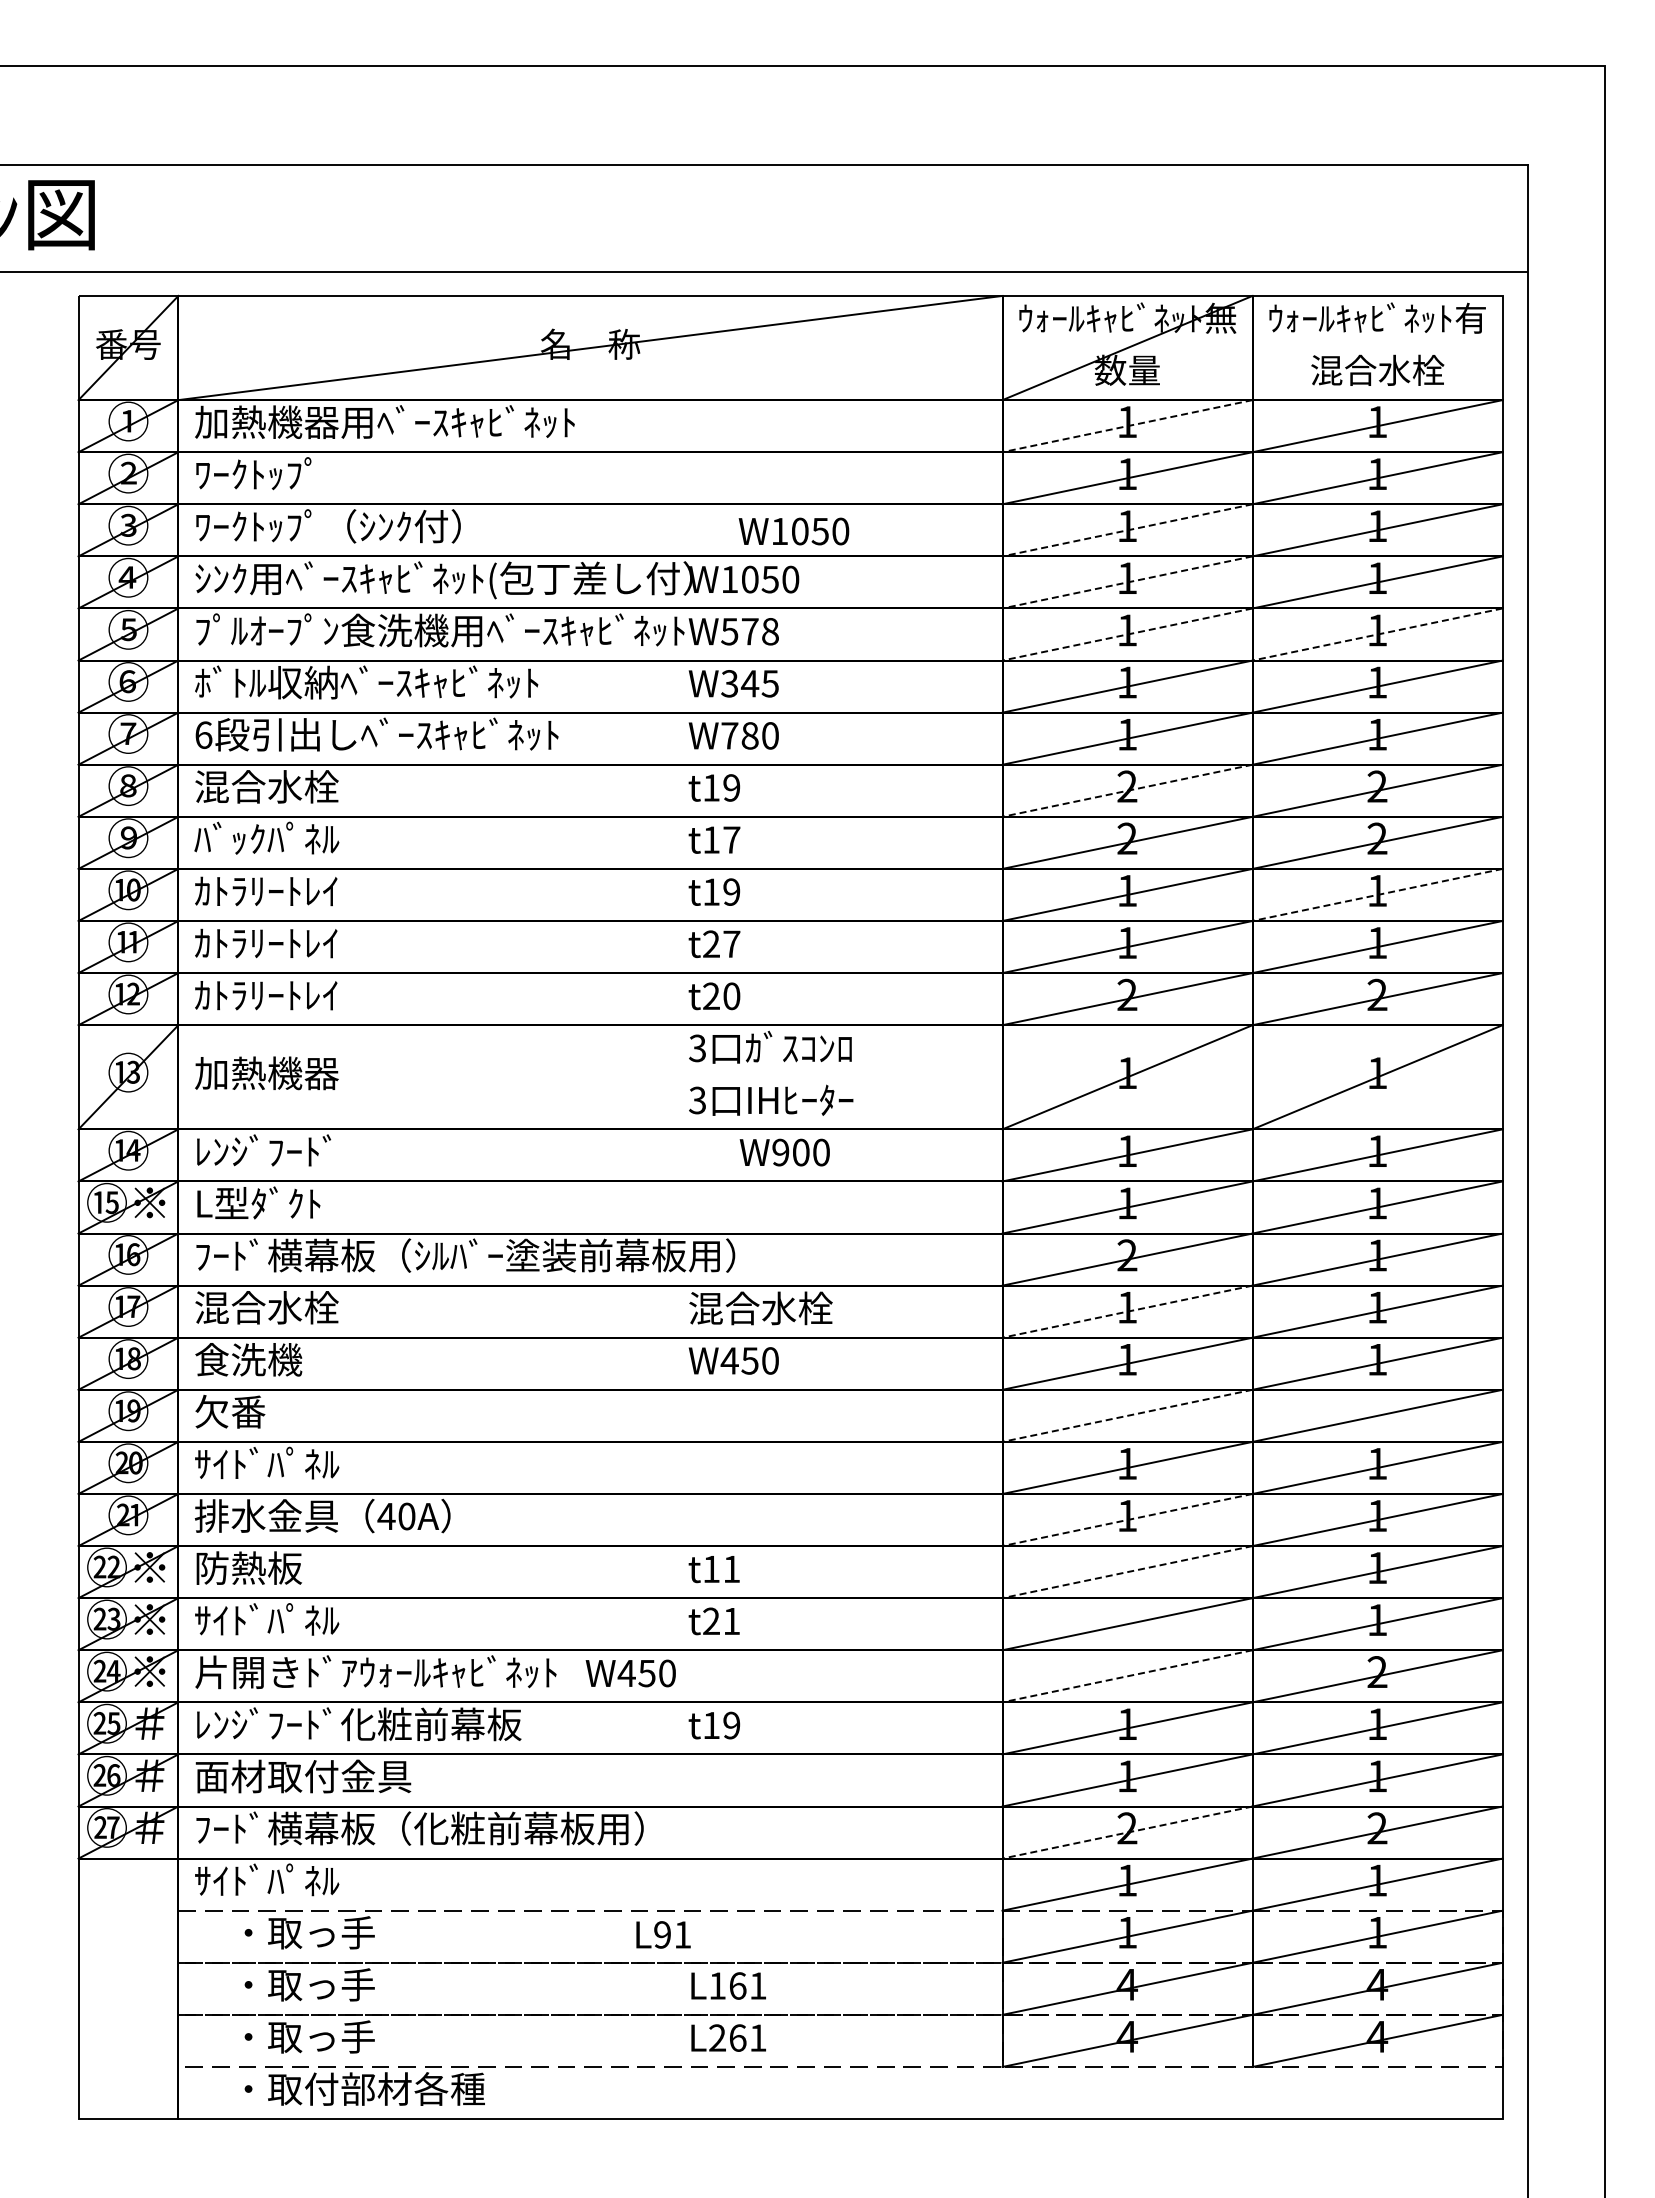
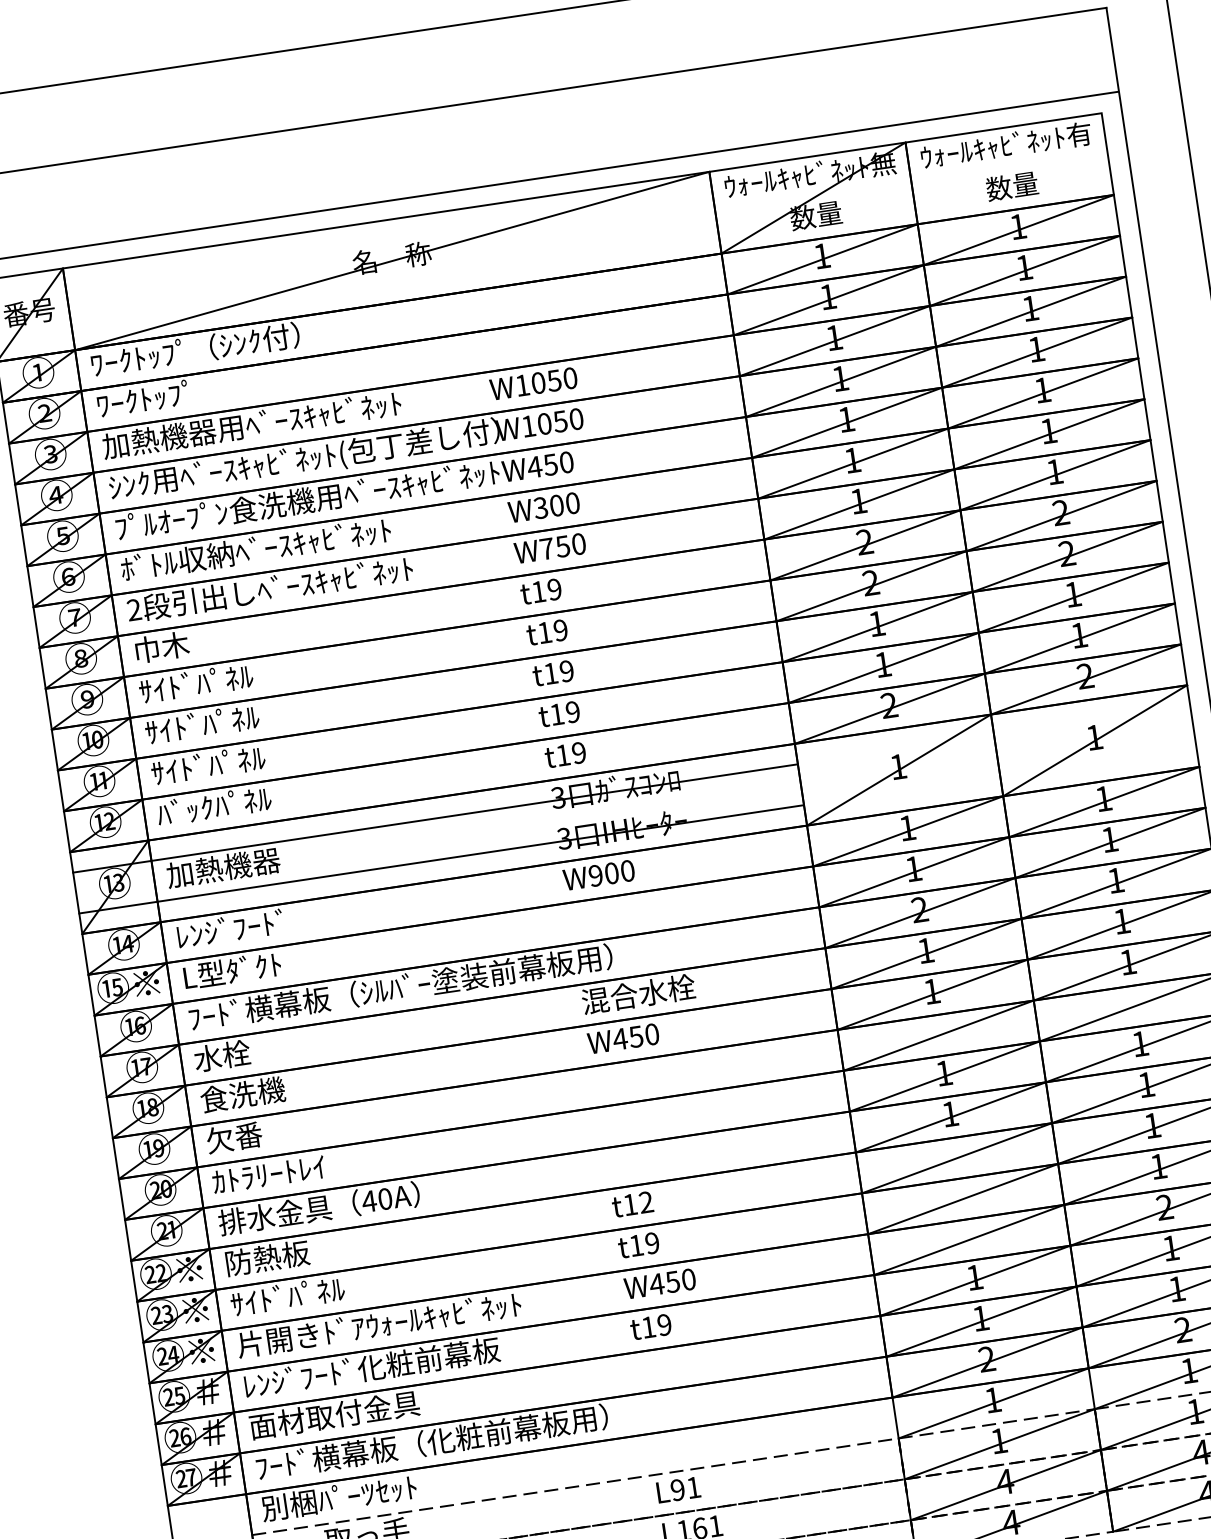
text: (1377, 369) -> (1012, 185), 混合水栓 -> 数量
text: (384, 422) -> (239, 343), 加熱機器用ﾍﾞｰｽｷｬﾋﾞﾈｯﾄ -> ﾜｰｸﾄｯﾌﾟ（ｼﾝｸ付）
line: (1127, 426) -> (822, 259), dashed -> solid
text: (384, 526) -> (251, 425), ﾜｰｸﾄｯﾌﾟ（ｼﾝｸ付） -> 加熱機器用ﾍﾞｰｽｷｬﾋﾞﾈｯﾄ
line: (1127, 530) -> (834, 341), dashed -> solid
text: (793, 531) -> (533, 383), moved
line: (1127, 582) -> (841, 381), dashed -> solid
text: (749, 631) -> (550, 464), W578 -> W450
line: (1127, 634) -> (847, 422), dashed -> solid
line: (1377, 634) -> (1043, 393), dashed -> solid
text: (759, 683) -> (564, 504), W345 -> W300
text: (203, 734) -> (134, 609), 6 -> 2
text: (749, 735) -> (562, 546), W780 -> W750
text: (266, 786) -> (189, 642), 混合水栓 -> 巾木
line: (1127, 790) -> (865, 545), dashed -> solid
text: (229, 837) -> (166, 687), ﾊﾞｯｸﾊﾟﾈﾙ -> ｻｲﾄﾞﾊﾟﾈﾙ
text: (731, 839) -> (560, 630), t17 -> t19
text: (267, 889) -> (202, 723), ｶﾄﾗﾘｰﾄﾚｲ -> ｻｲﾄﾞﾊﾟﾈﾙ
line: (1377, 894) -> (1073, 597), dashed -> solid
text: (267, 941) -> (208, 764), ｶﾄﾗﾘｰﾄﾚｲ -> ｻｲﾄﾞﾊﾟﾈﾙ
text: (721, 944) -> (564, 713), t27 -> t19
text: (266, 994) -> (213, 806), ｶﾄﾗﾘｰﾄﾚｲ -> ﾊﾞｯｸﾊﾟﾈﾙ
text: (721, 996) -> (571, 754), t20 -> t19
line: (540, 1051) -> (435, 818), added
line: (540, 1103) -> (441, 859), added
text: (784, 1152) -> (598, 875), moved
text: (266, 1307) -> (250, 1051), 混合水栓 -> 水栓
line: (1127, 1311) -> (926, 953), dashed -> solid
line: (1127, 1415) -> (938, 1035), dashed -> solid
text: (267, 1462) -> (269, 1173), ｻｲﾄﾞﾊﾟﾈﾙ -> ｶﾄﾗﾘｰﾄﾚｲ
line: (1127, 1520) -> (950, 1117), dashed -> solid
text: (731, 1568) -> (645, 1201), t11 -> t12
line: (1127, 1572) -> (957, 1158), dashed -> solid
text: (721, 1621) -> (644, 1244), t21 -> t19
text: (630, 1673) -> (659, 1283), moved
line: (1127, 1676) -> (969, 1240), dashed -> solid
line: (1127, 1832) -> (987, 1362), dashed -> solid
text: (293, 1880) -> (338, 1497), ｻｲﾄﾞﾊﾟﾈﾙ -> 別梱ﾊﾟｰﾂｾｯﾄ
text: (663, 1934) -> (678, 1489), moved

